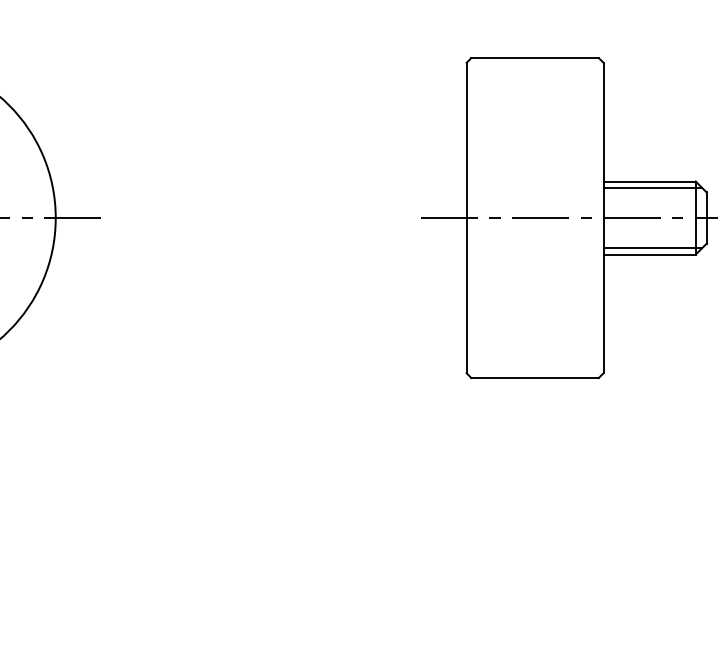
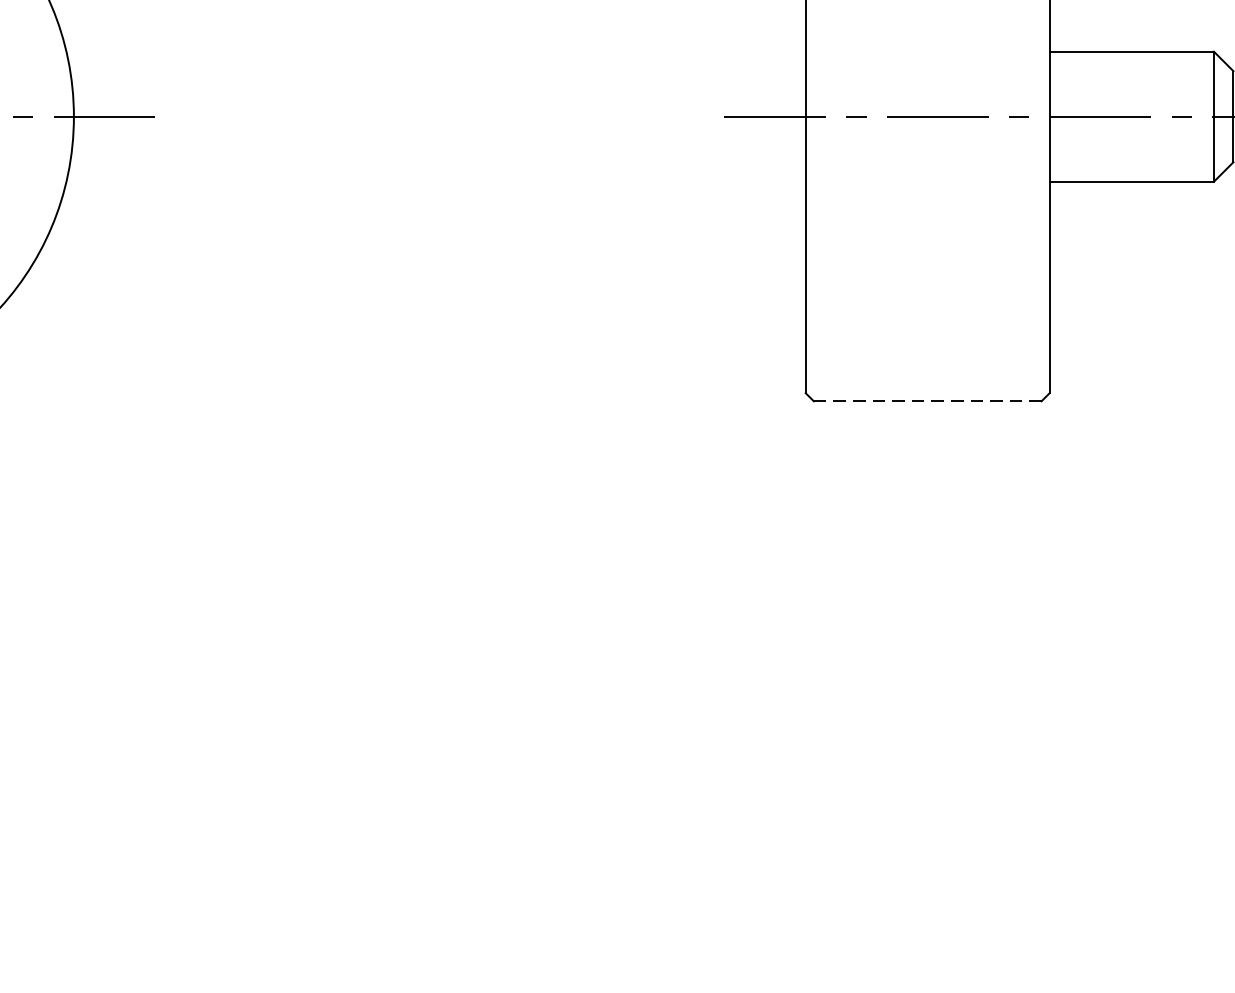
line: (652, 187) -> (1136, 62), removed
line: (652, 248) -> (1136, 170), removed
line: (535, 377) -> (928, 400), solid -> dashed

